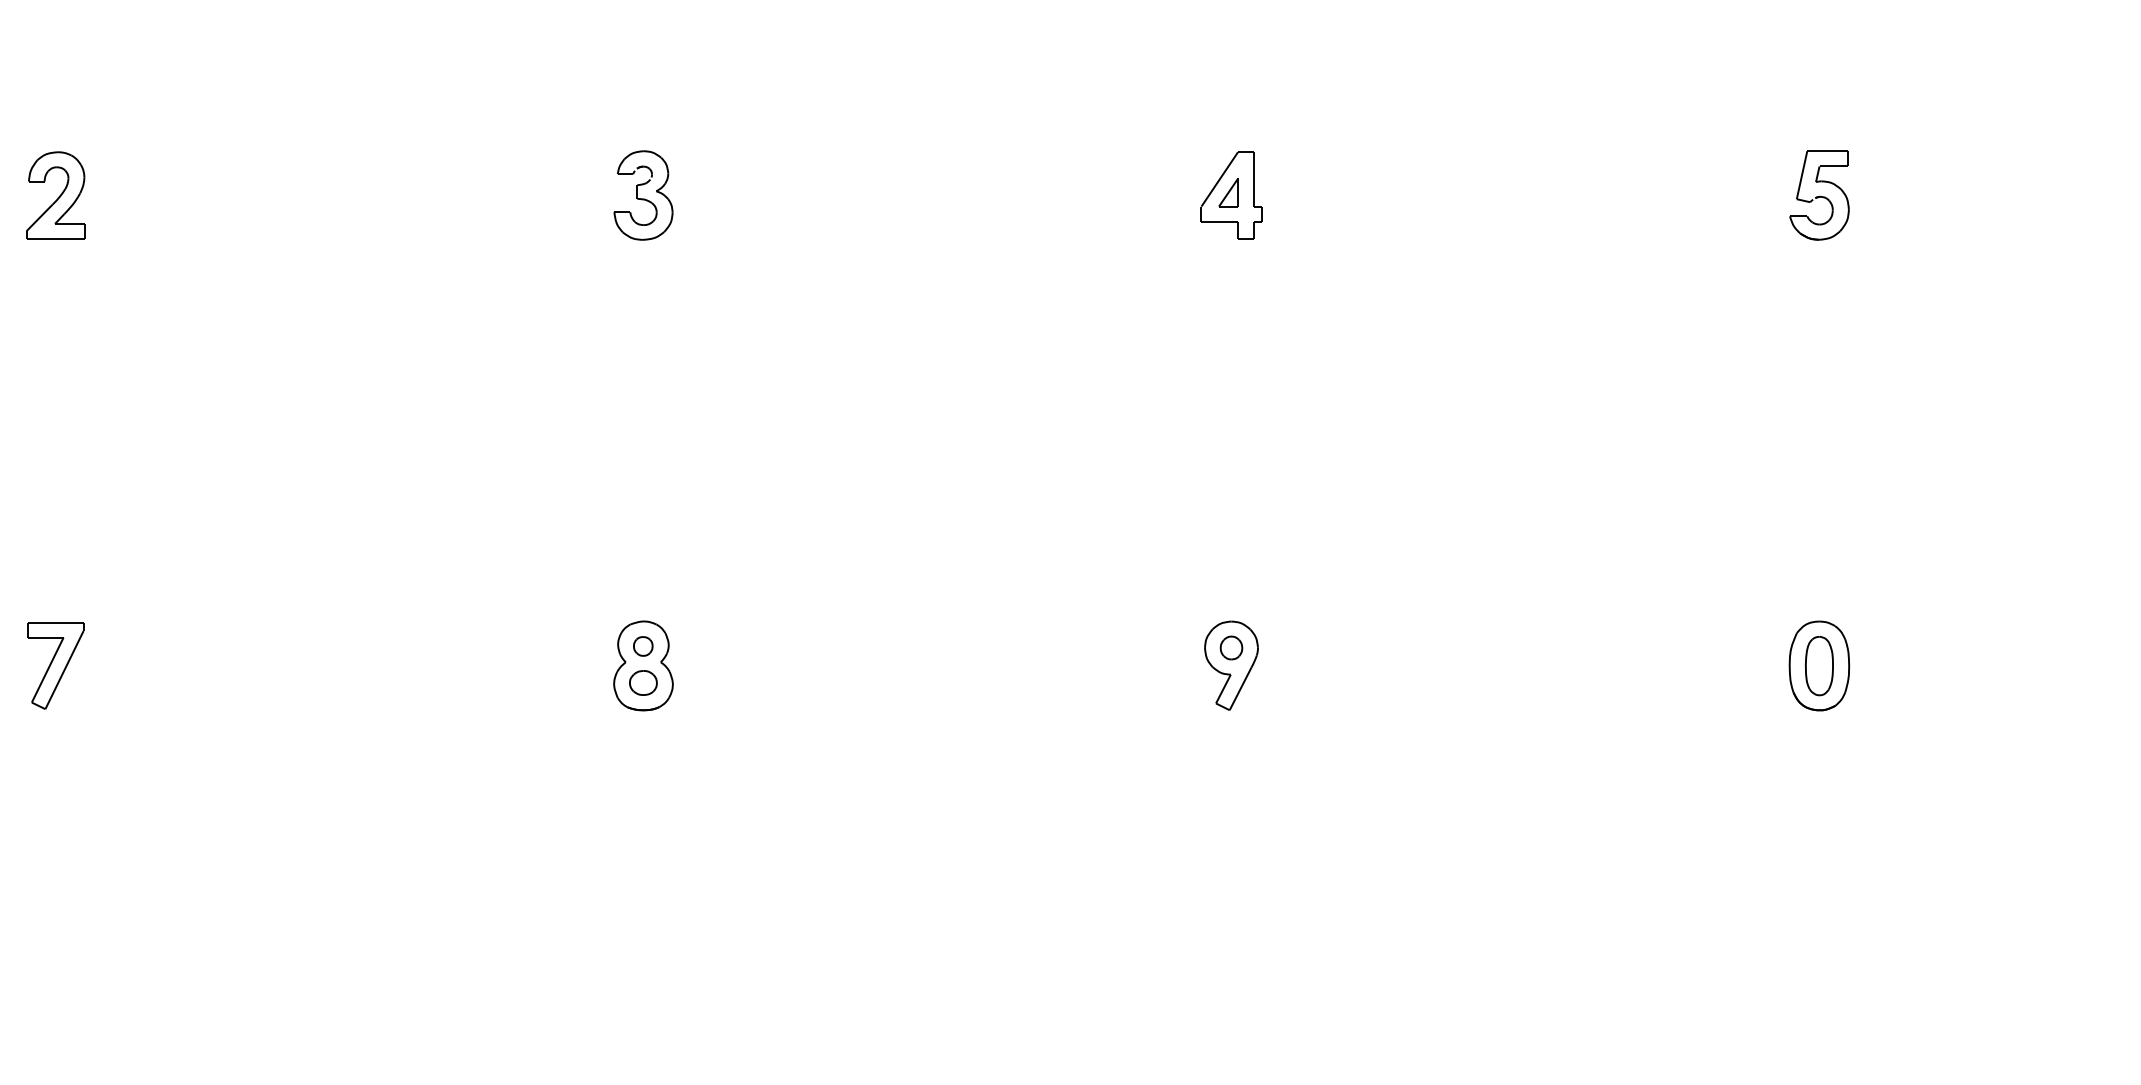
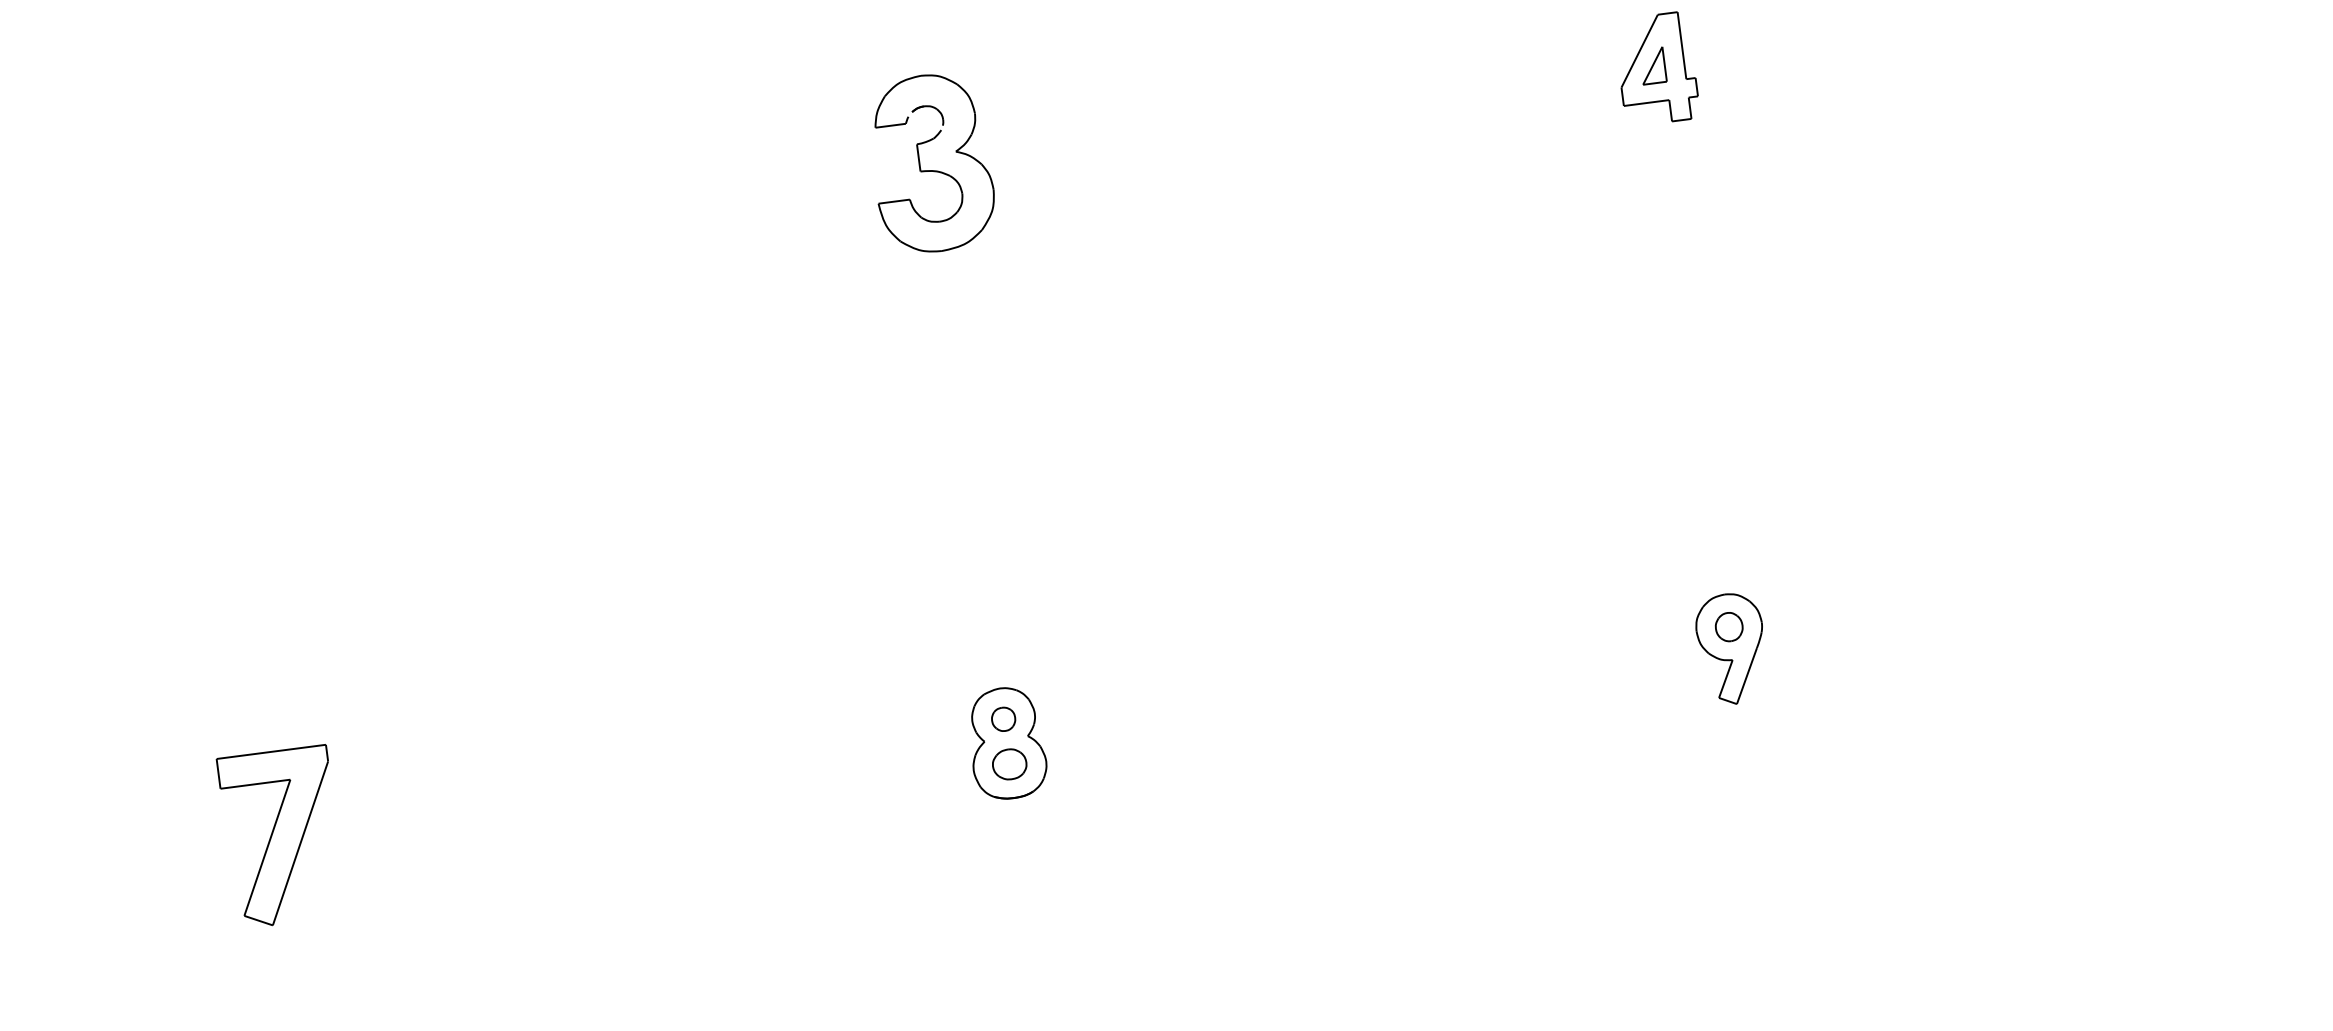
part: (55, 195) -> (206, 257), removed
part: (643, 195) -> (931, 163), size x1.6
part: (55, 665) -> (281, 836), size x1.6

